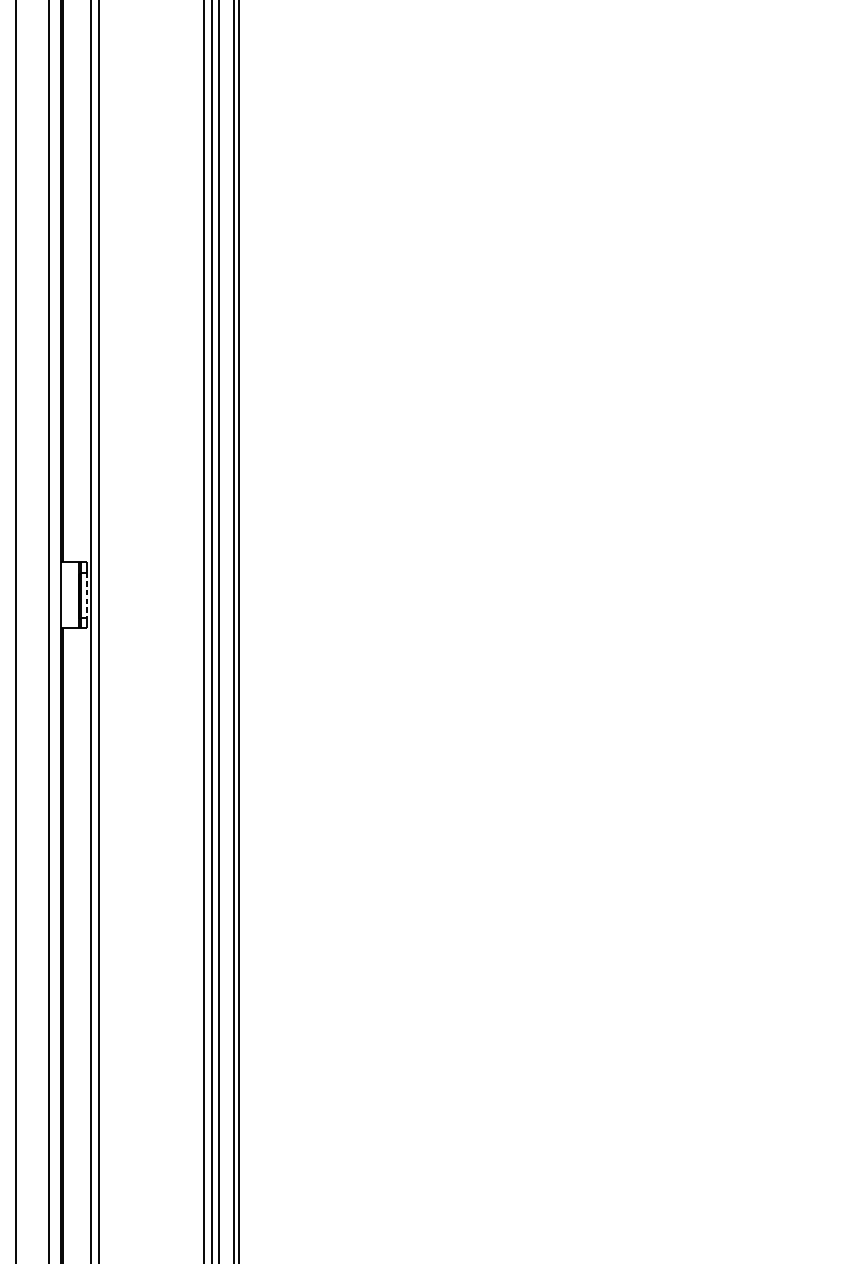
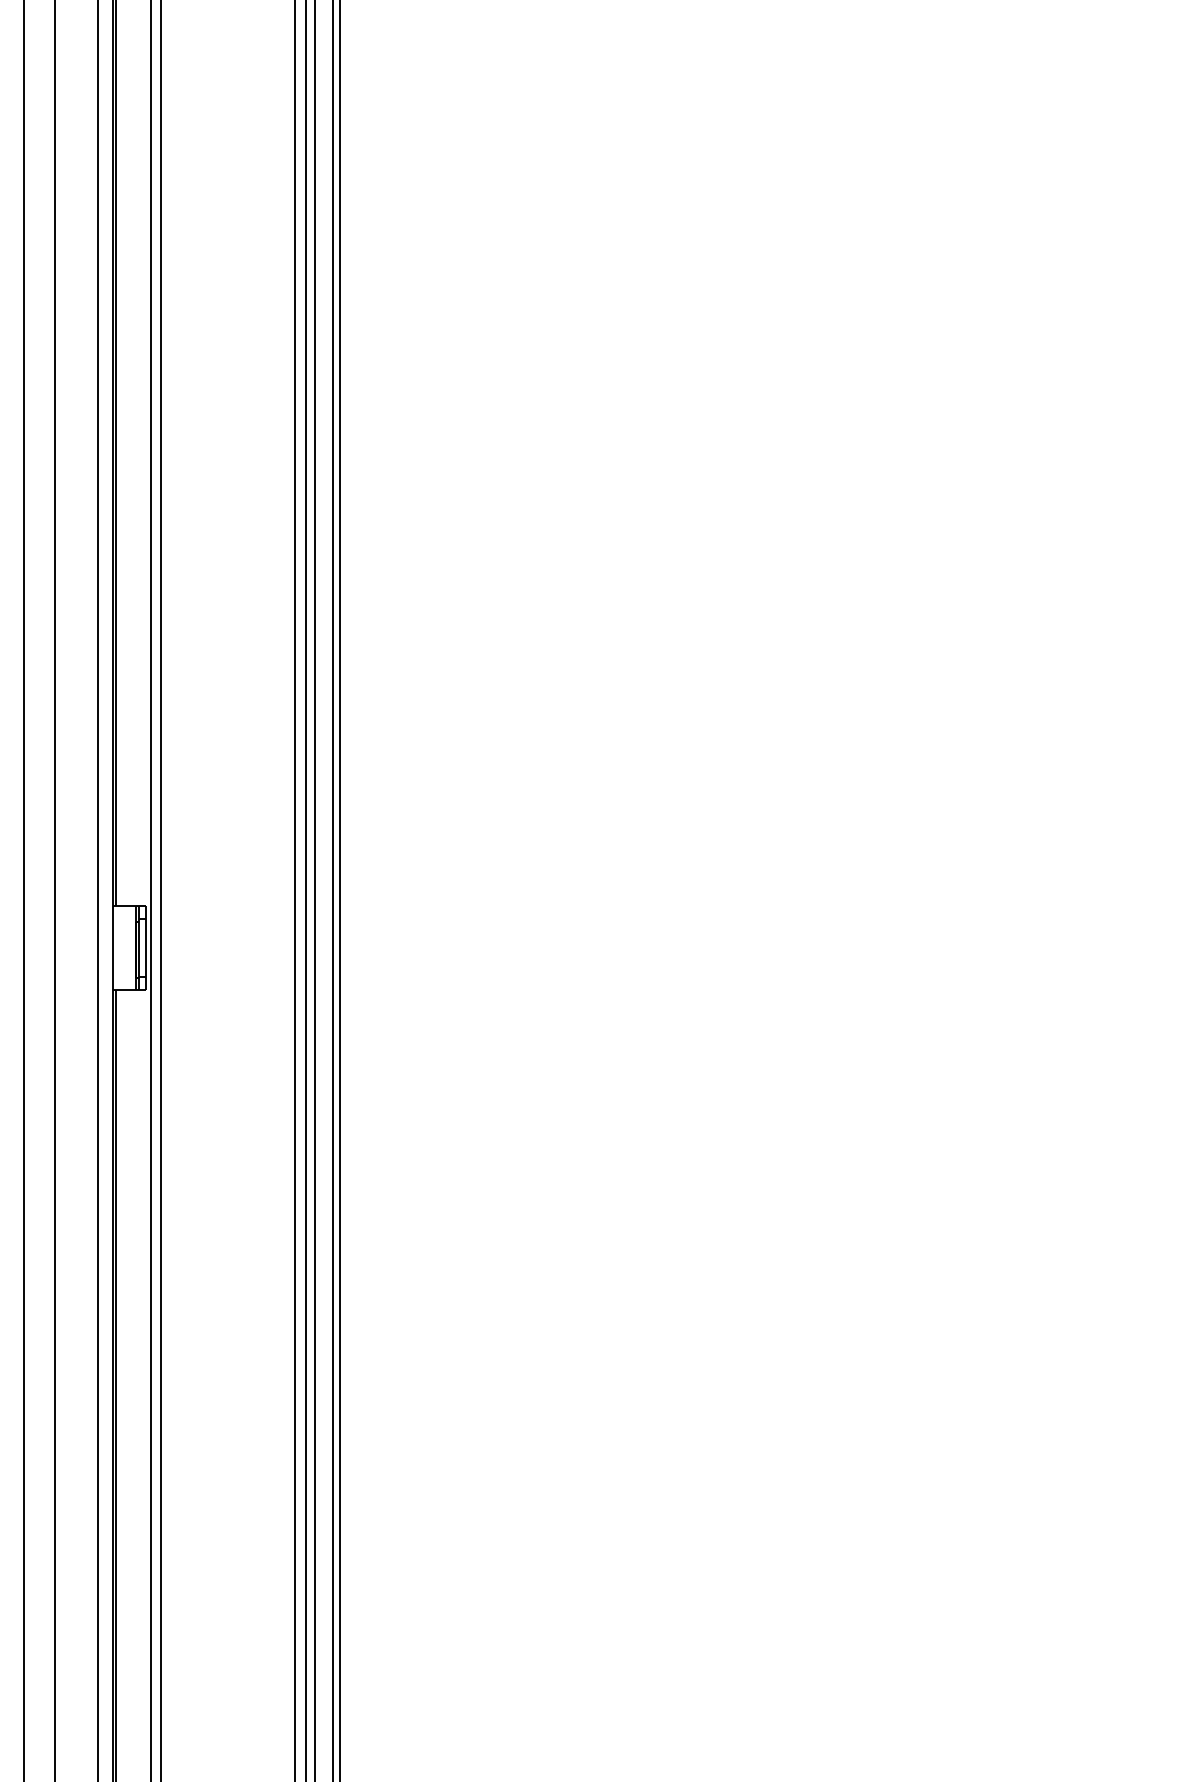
line: (87, 595) -> (146, 948), dashed -> solid

